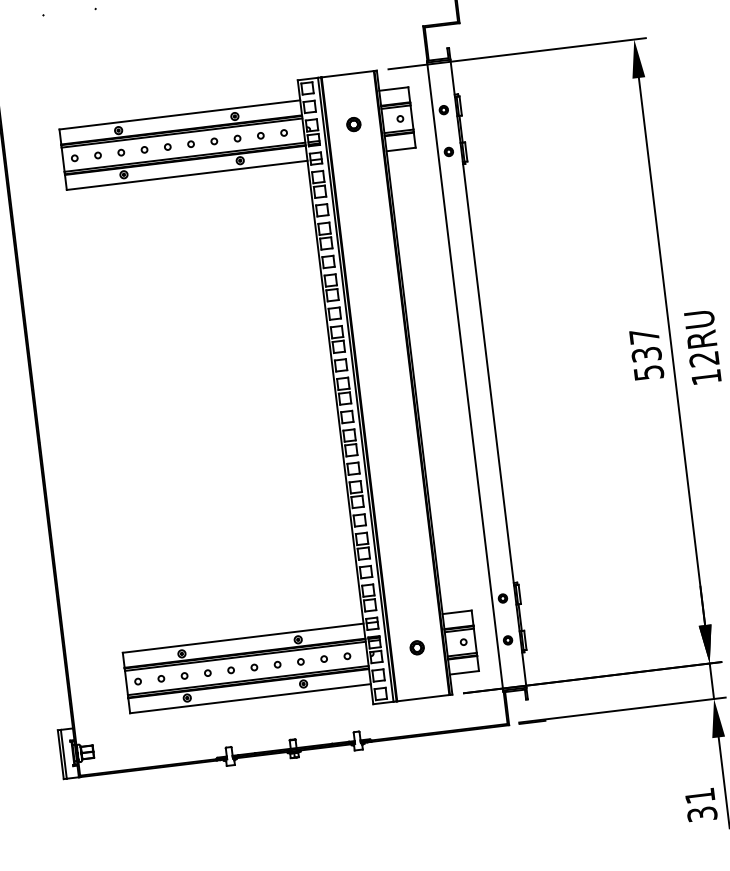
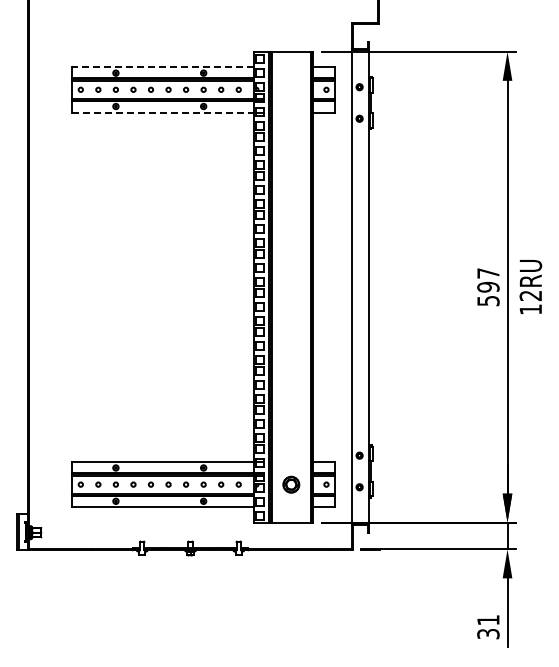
line: (179, 115) -> (162, 67), solid -> dashed
part: (353, 124) -> (291, 89), removed
line: (186, 175) -> (162, 112), solid -> dashed
text: (646, 353) -> (488, 286), 537 -> 597
part: (417, 647) -> (291, 484), size x1.6

